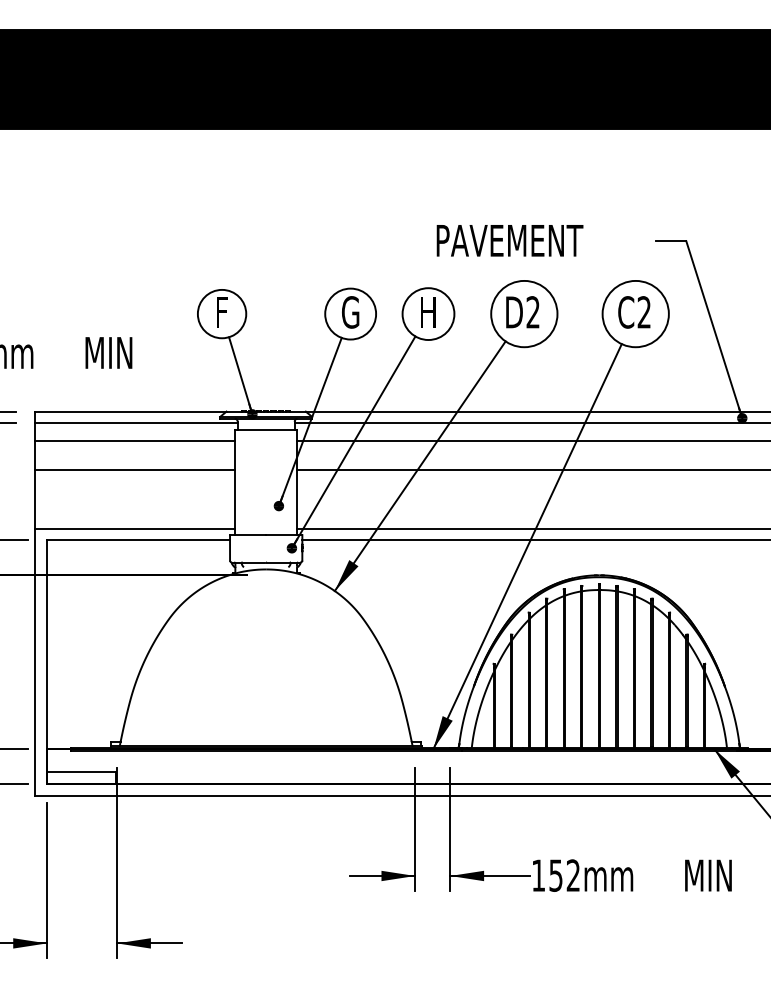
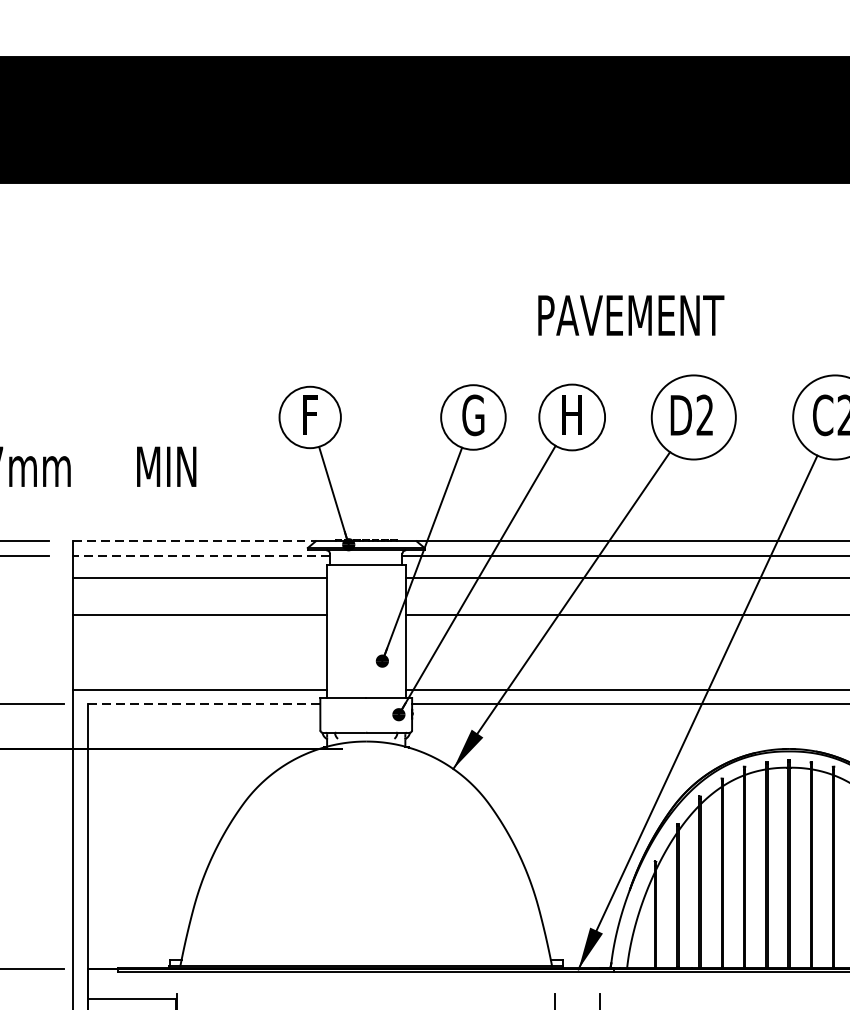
text: (509, 240) -> (630, 315), moved
line: (130, 411) -> (194, 541), solid -> dashed
line: (135, 423) -> (200, 556), solid -> dashed
line: (138, 540) -> (204, 704), solid -> dashed

